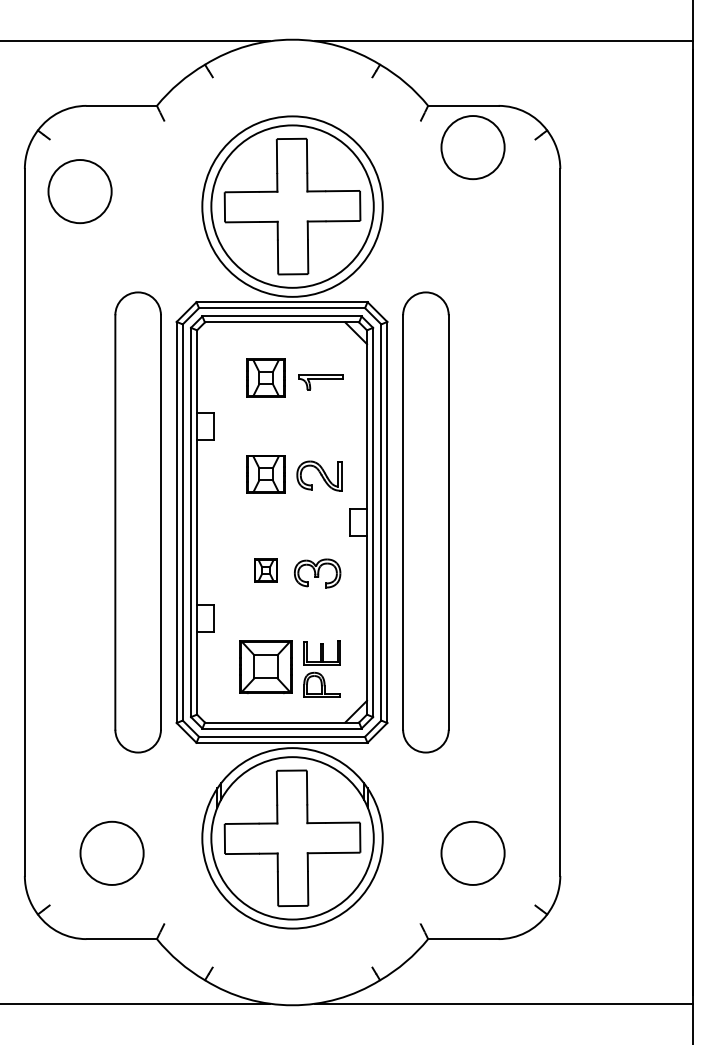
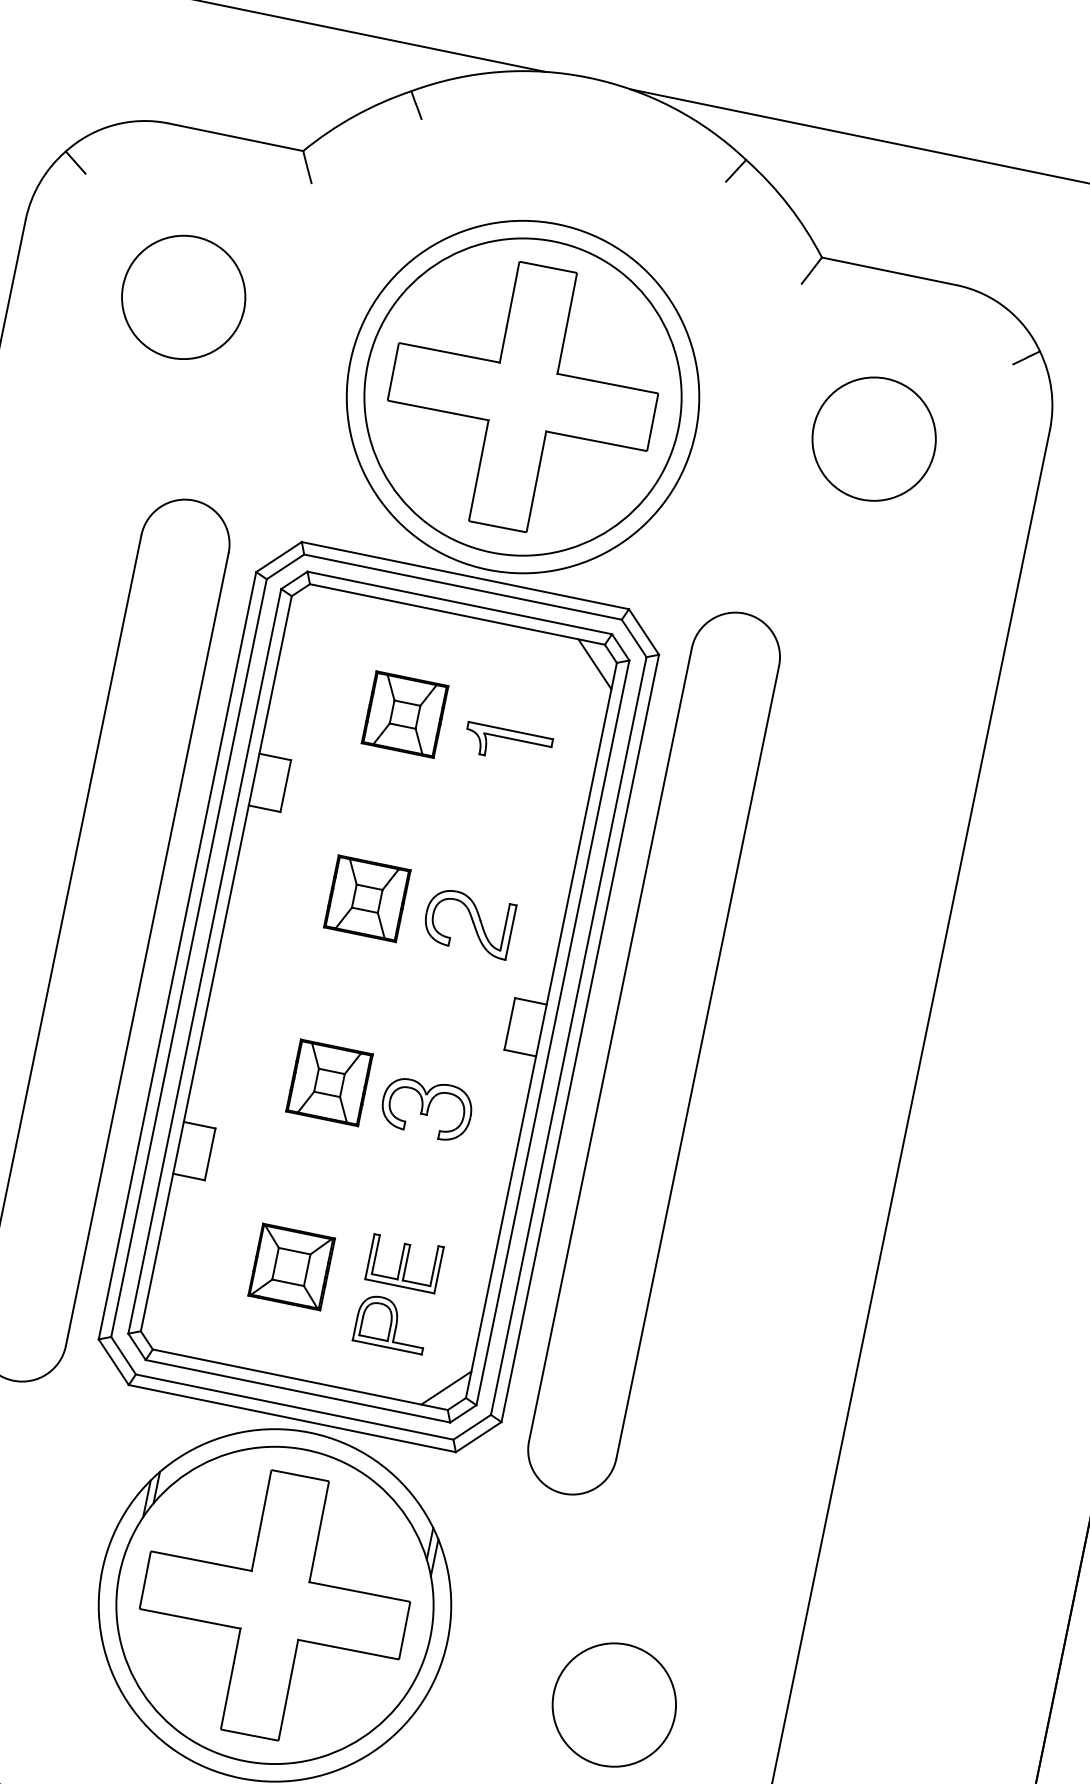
circle: (472, 147) -> (873, 438), moved
circle: (79, 191) -> (182, 297), moved
part: (265, 570) -> (328, 1082), size x1.67
part: (265, 666) -> (290, 1266), size x0.71

